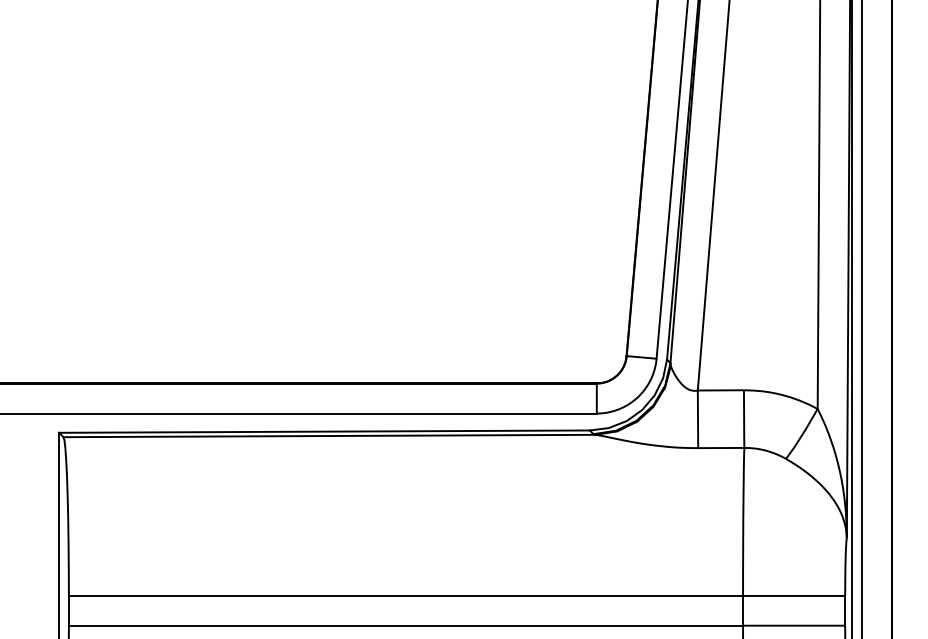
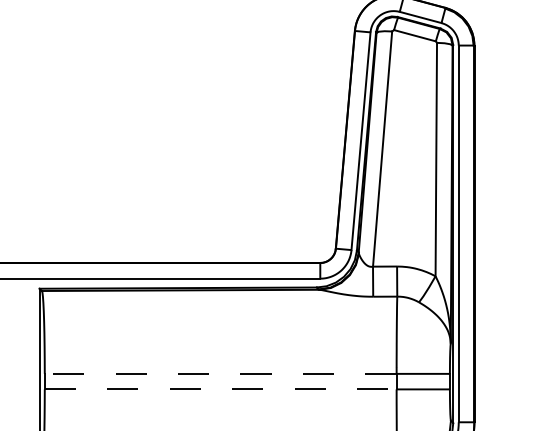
line: (405, 595) -> (220, 373), solid -> dashed
line: (405, 625) -> (220, 389), solid -> dashed

